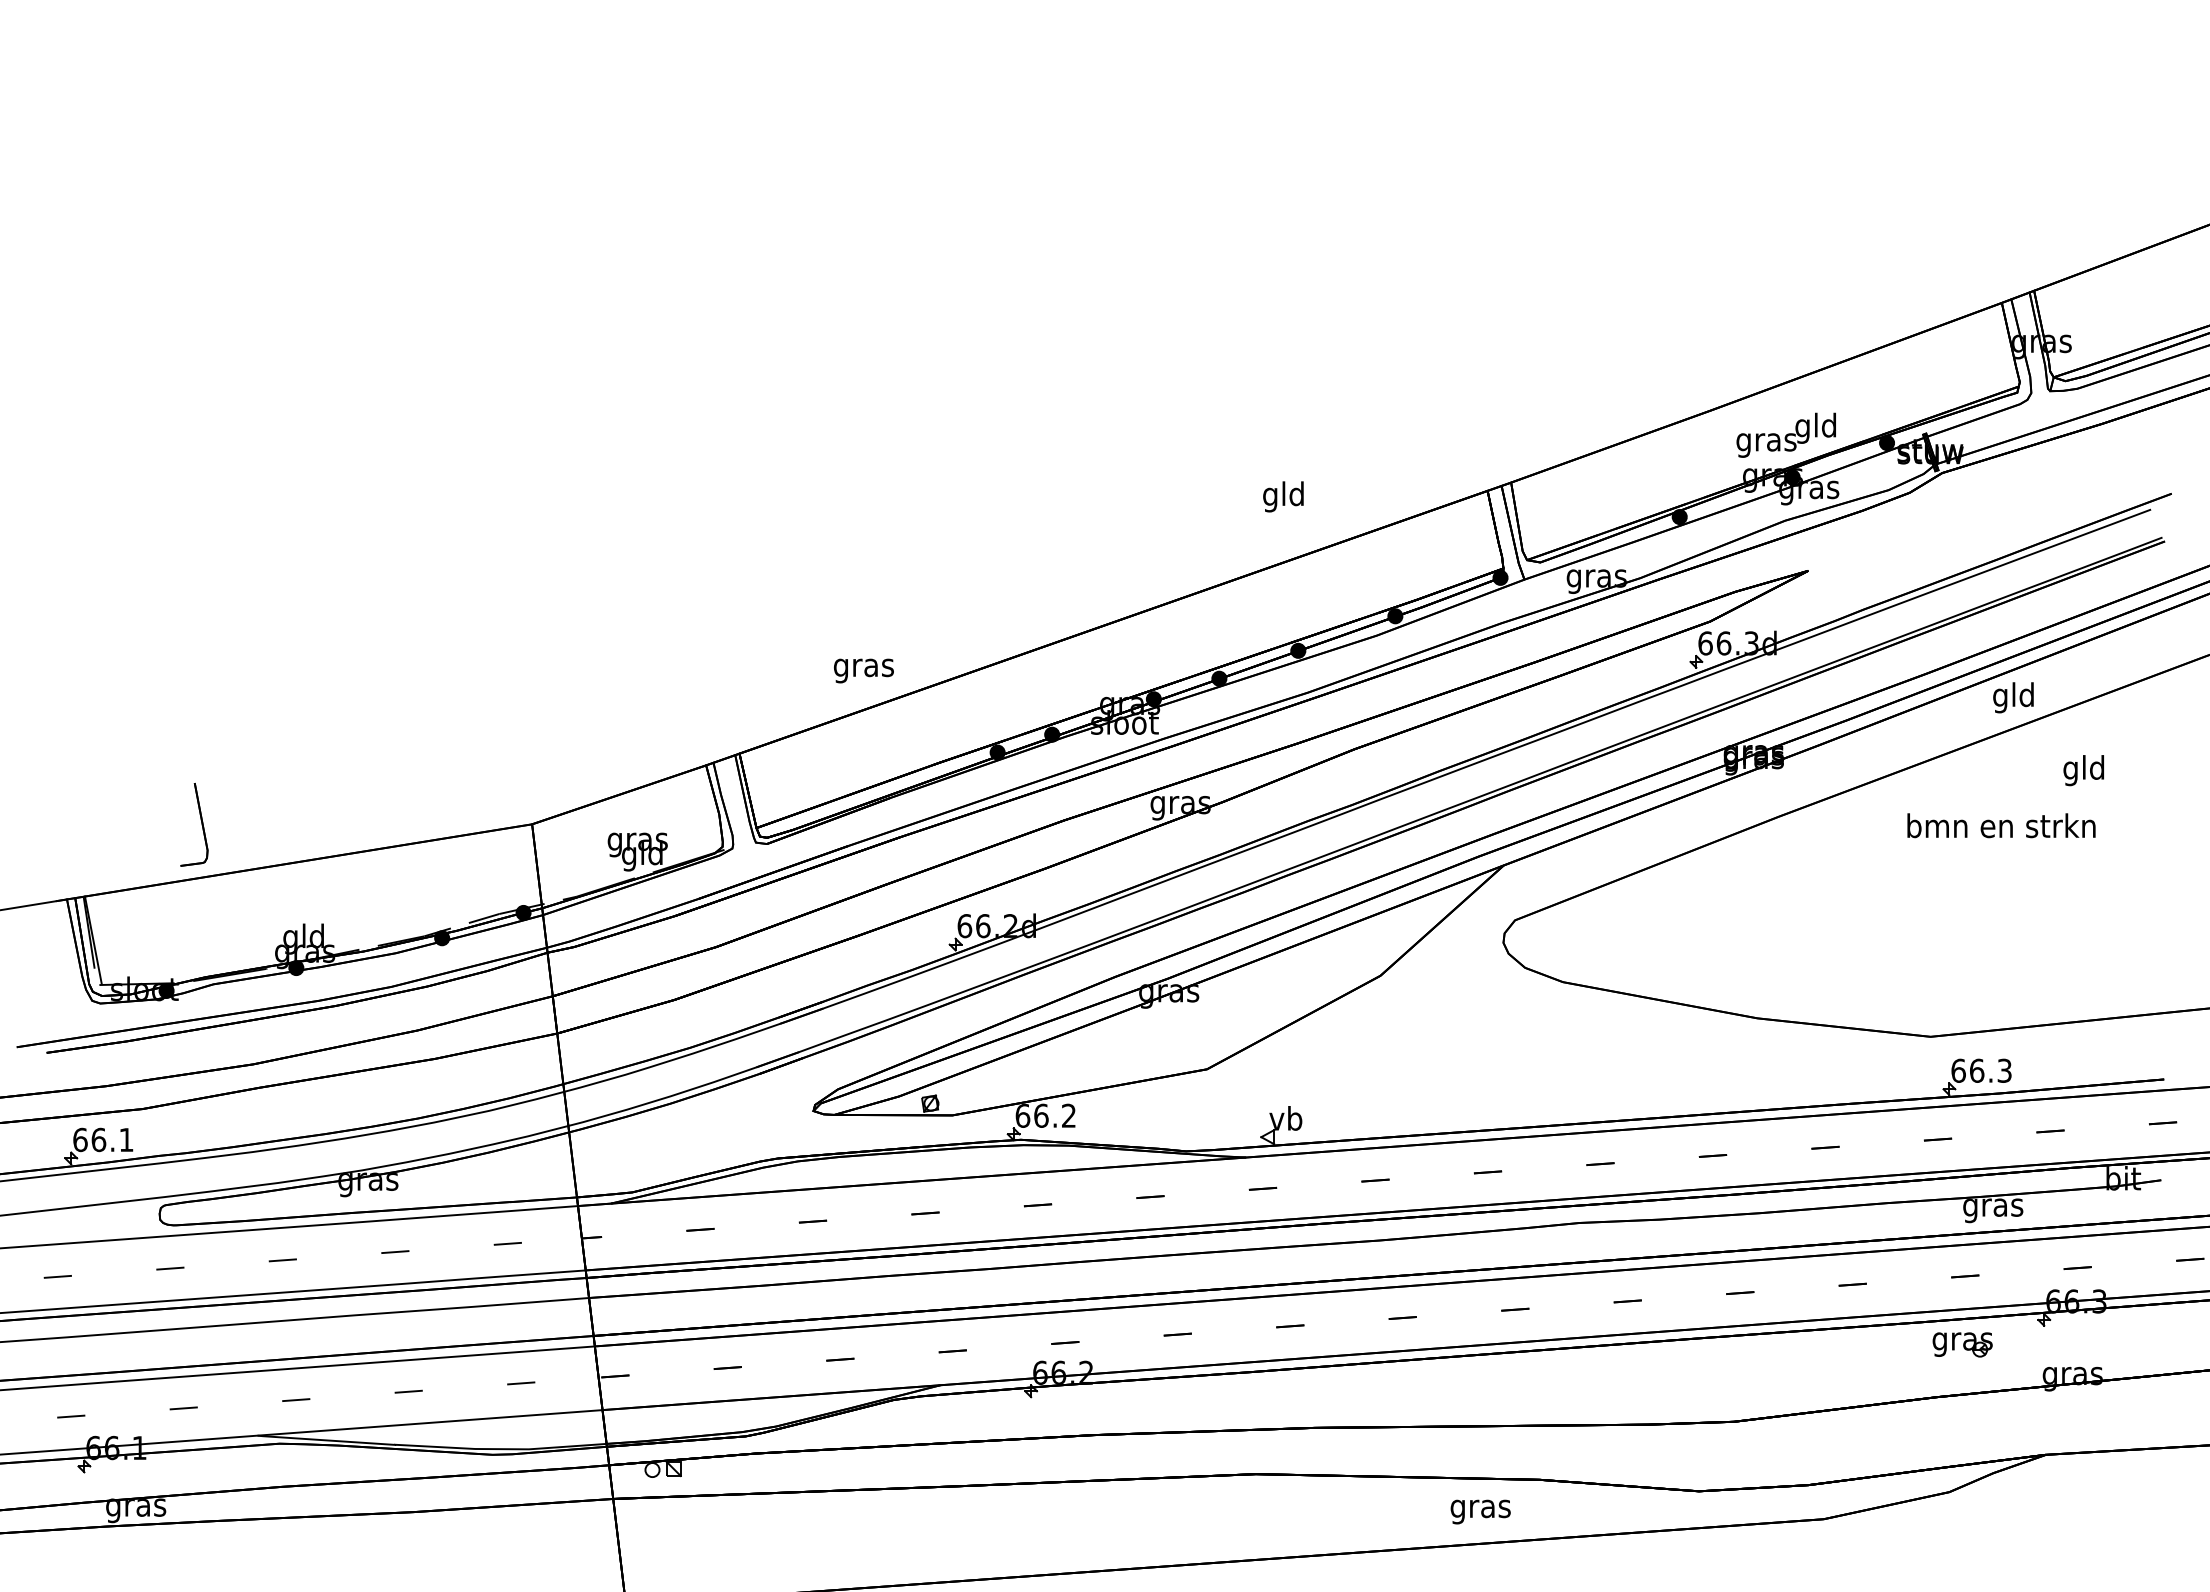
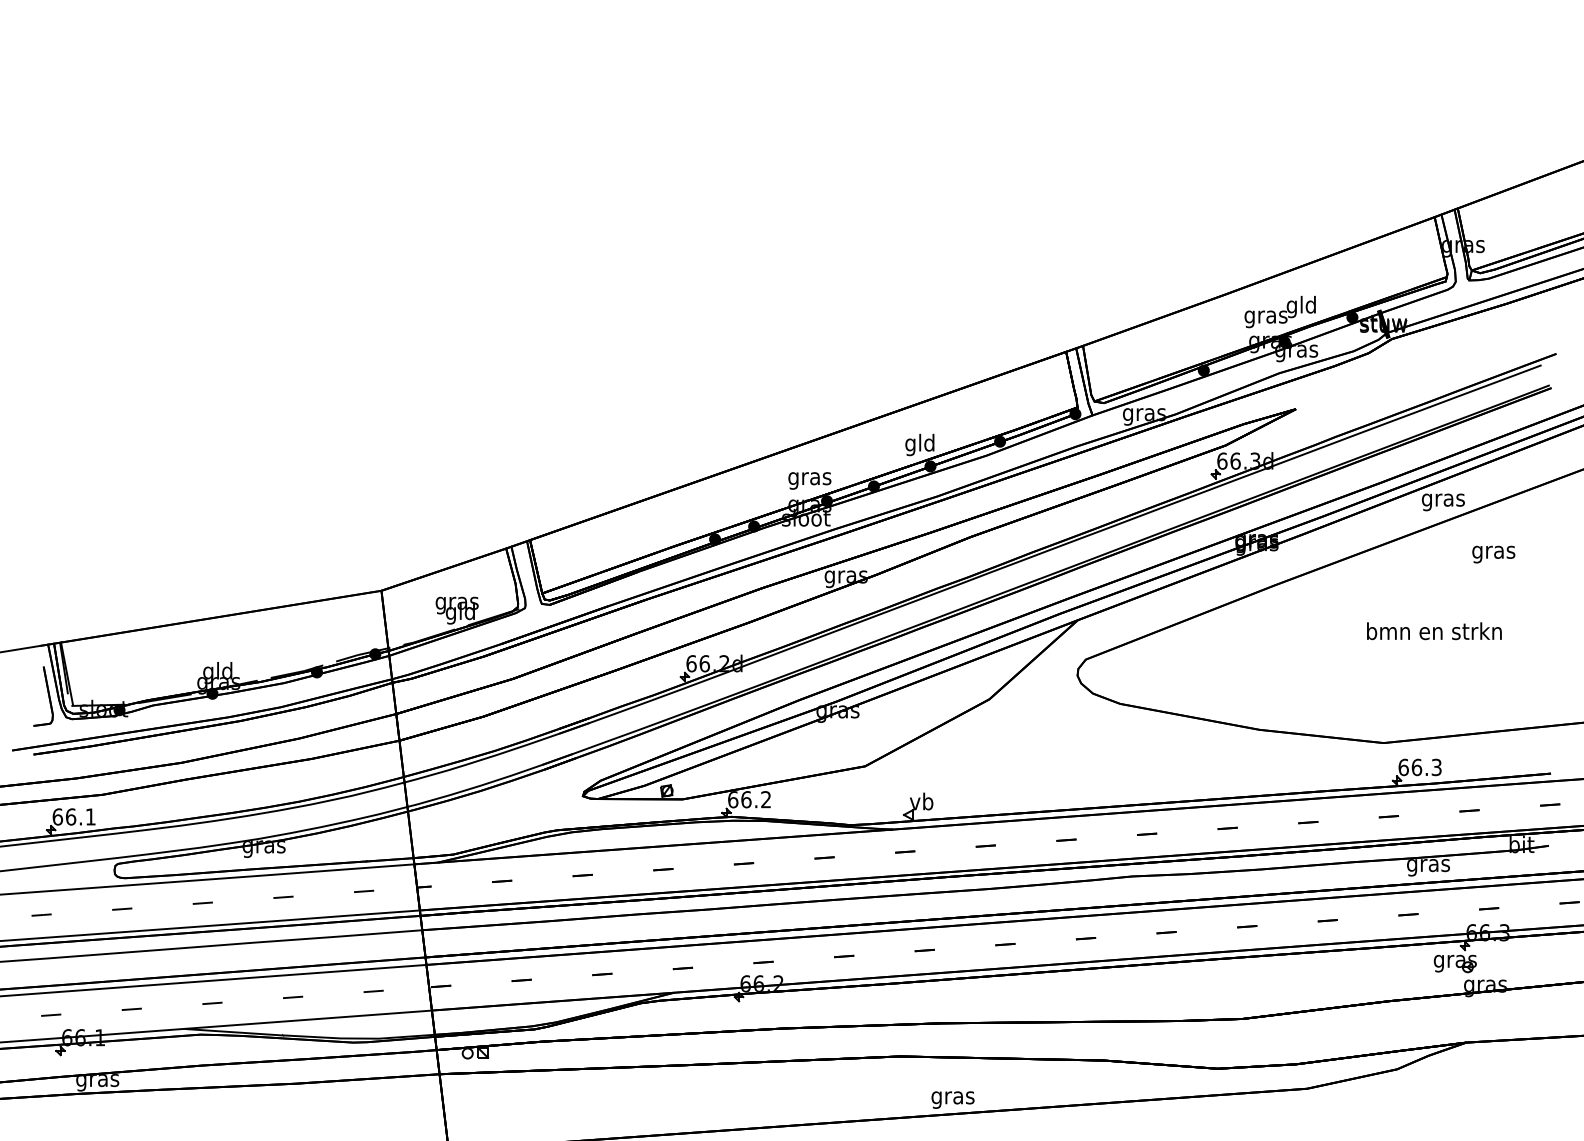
text: (1283, 496) -> (919, 444), moved
text: (863, 670) -> (809, 480), moved
text: (2014, 697) -> (1443, 499), gld -> gras
text: (2084, 770) -> (1493, 552), gld -> gras
part: (201, 824) -> (48, 696), moved
text: (2001, 825) -> (1434, 631), moved
part: (1962, 1344) -> (1455, 963), moved
text: (1480, 1511) -> (952, 1099), moved

